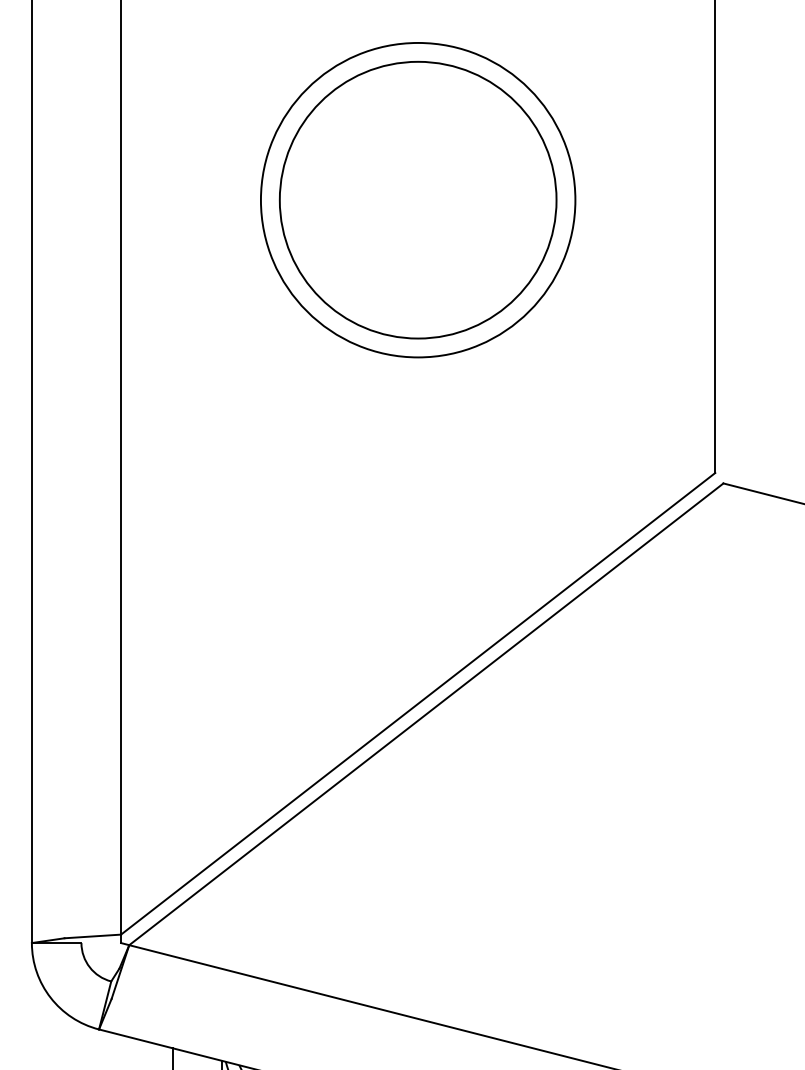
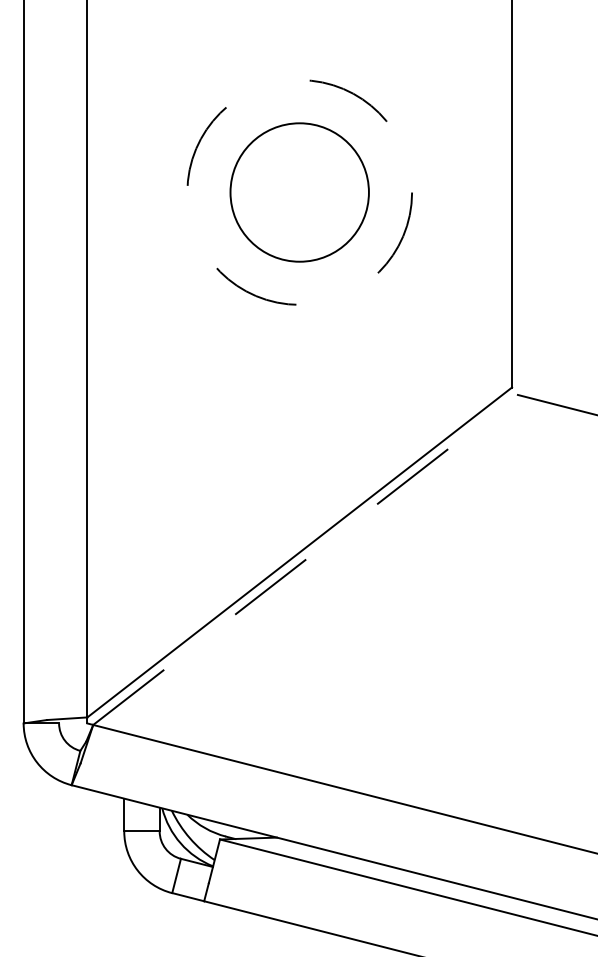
circle: (417, 200) -> (299, 192), size x0.7
circle: (417, 200) -> (299, 192), solid -> dashed
line: (426, 713) -> (305, 559), solid -> dashed

